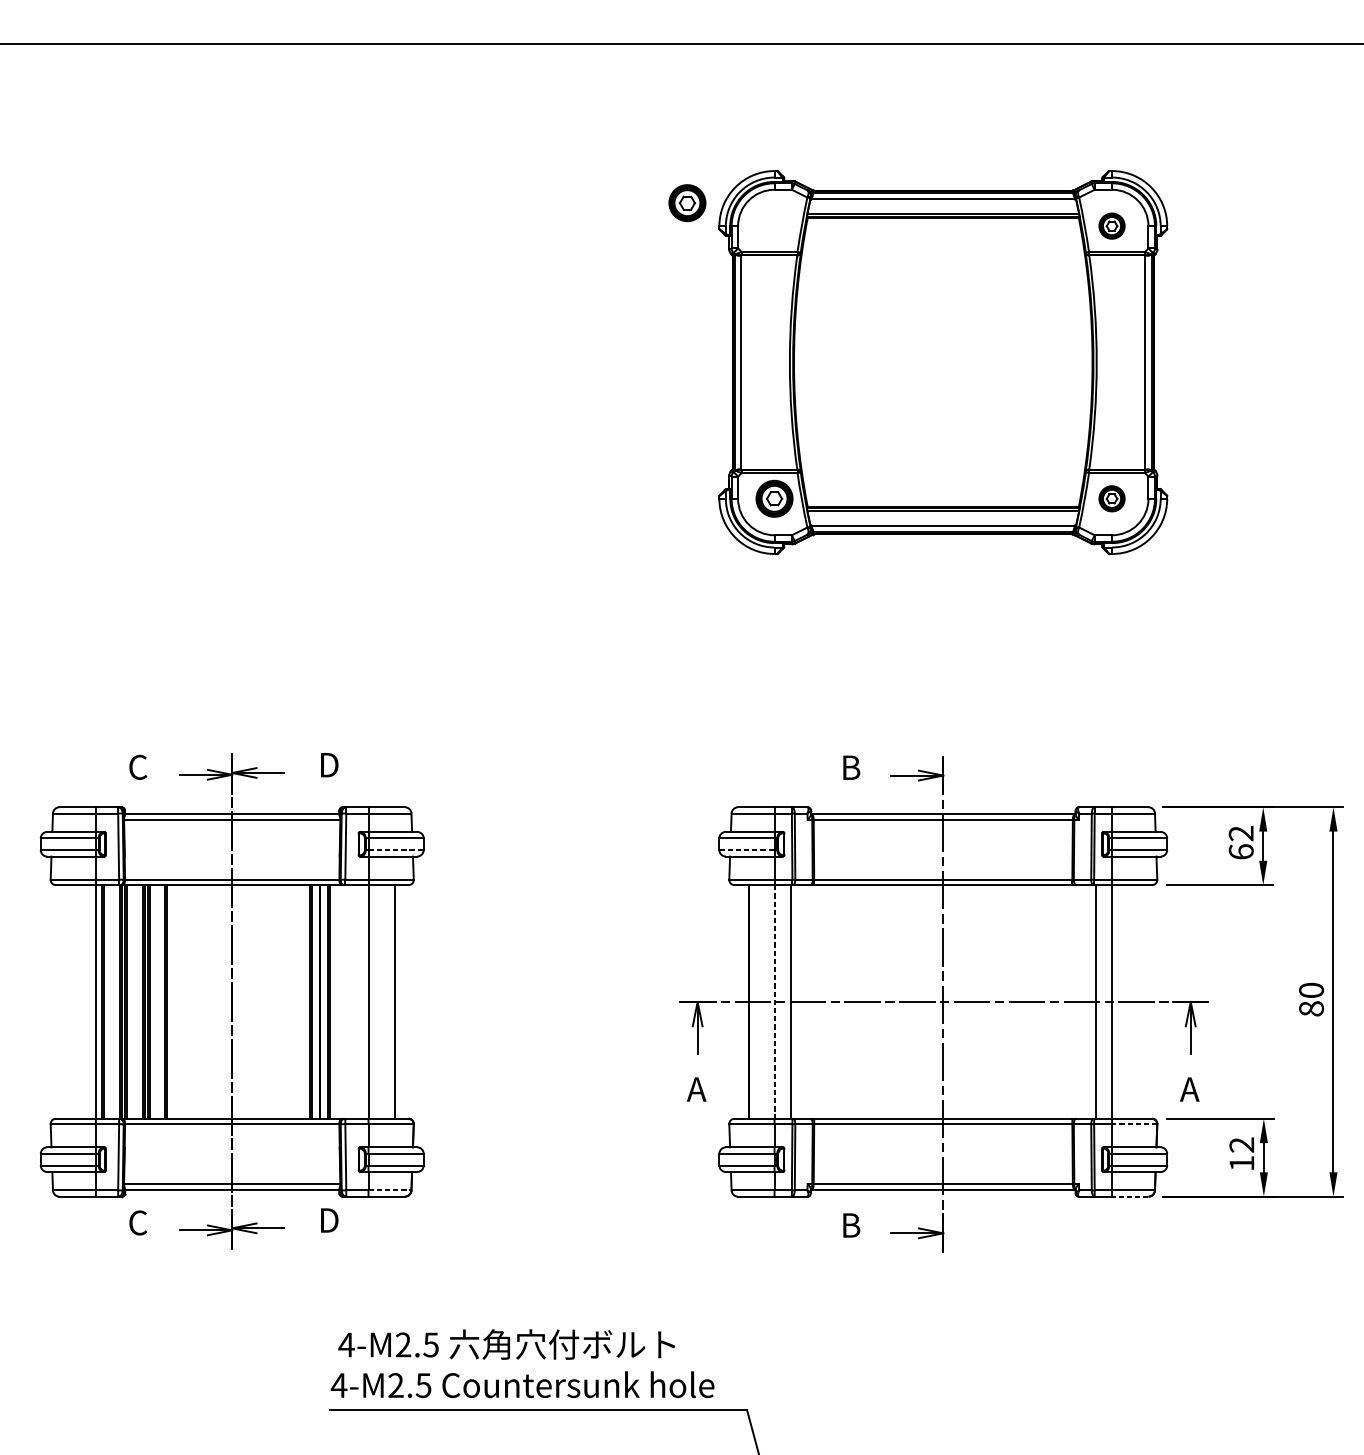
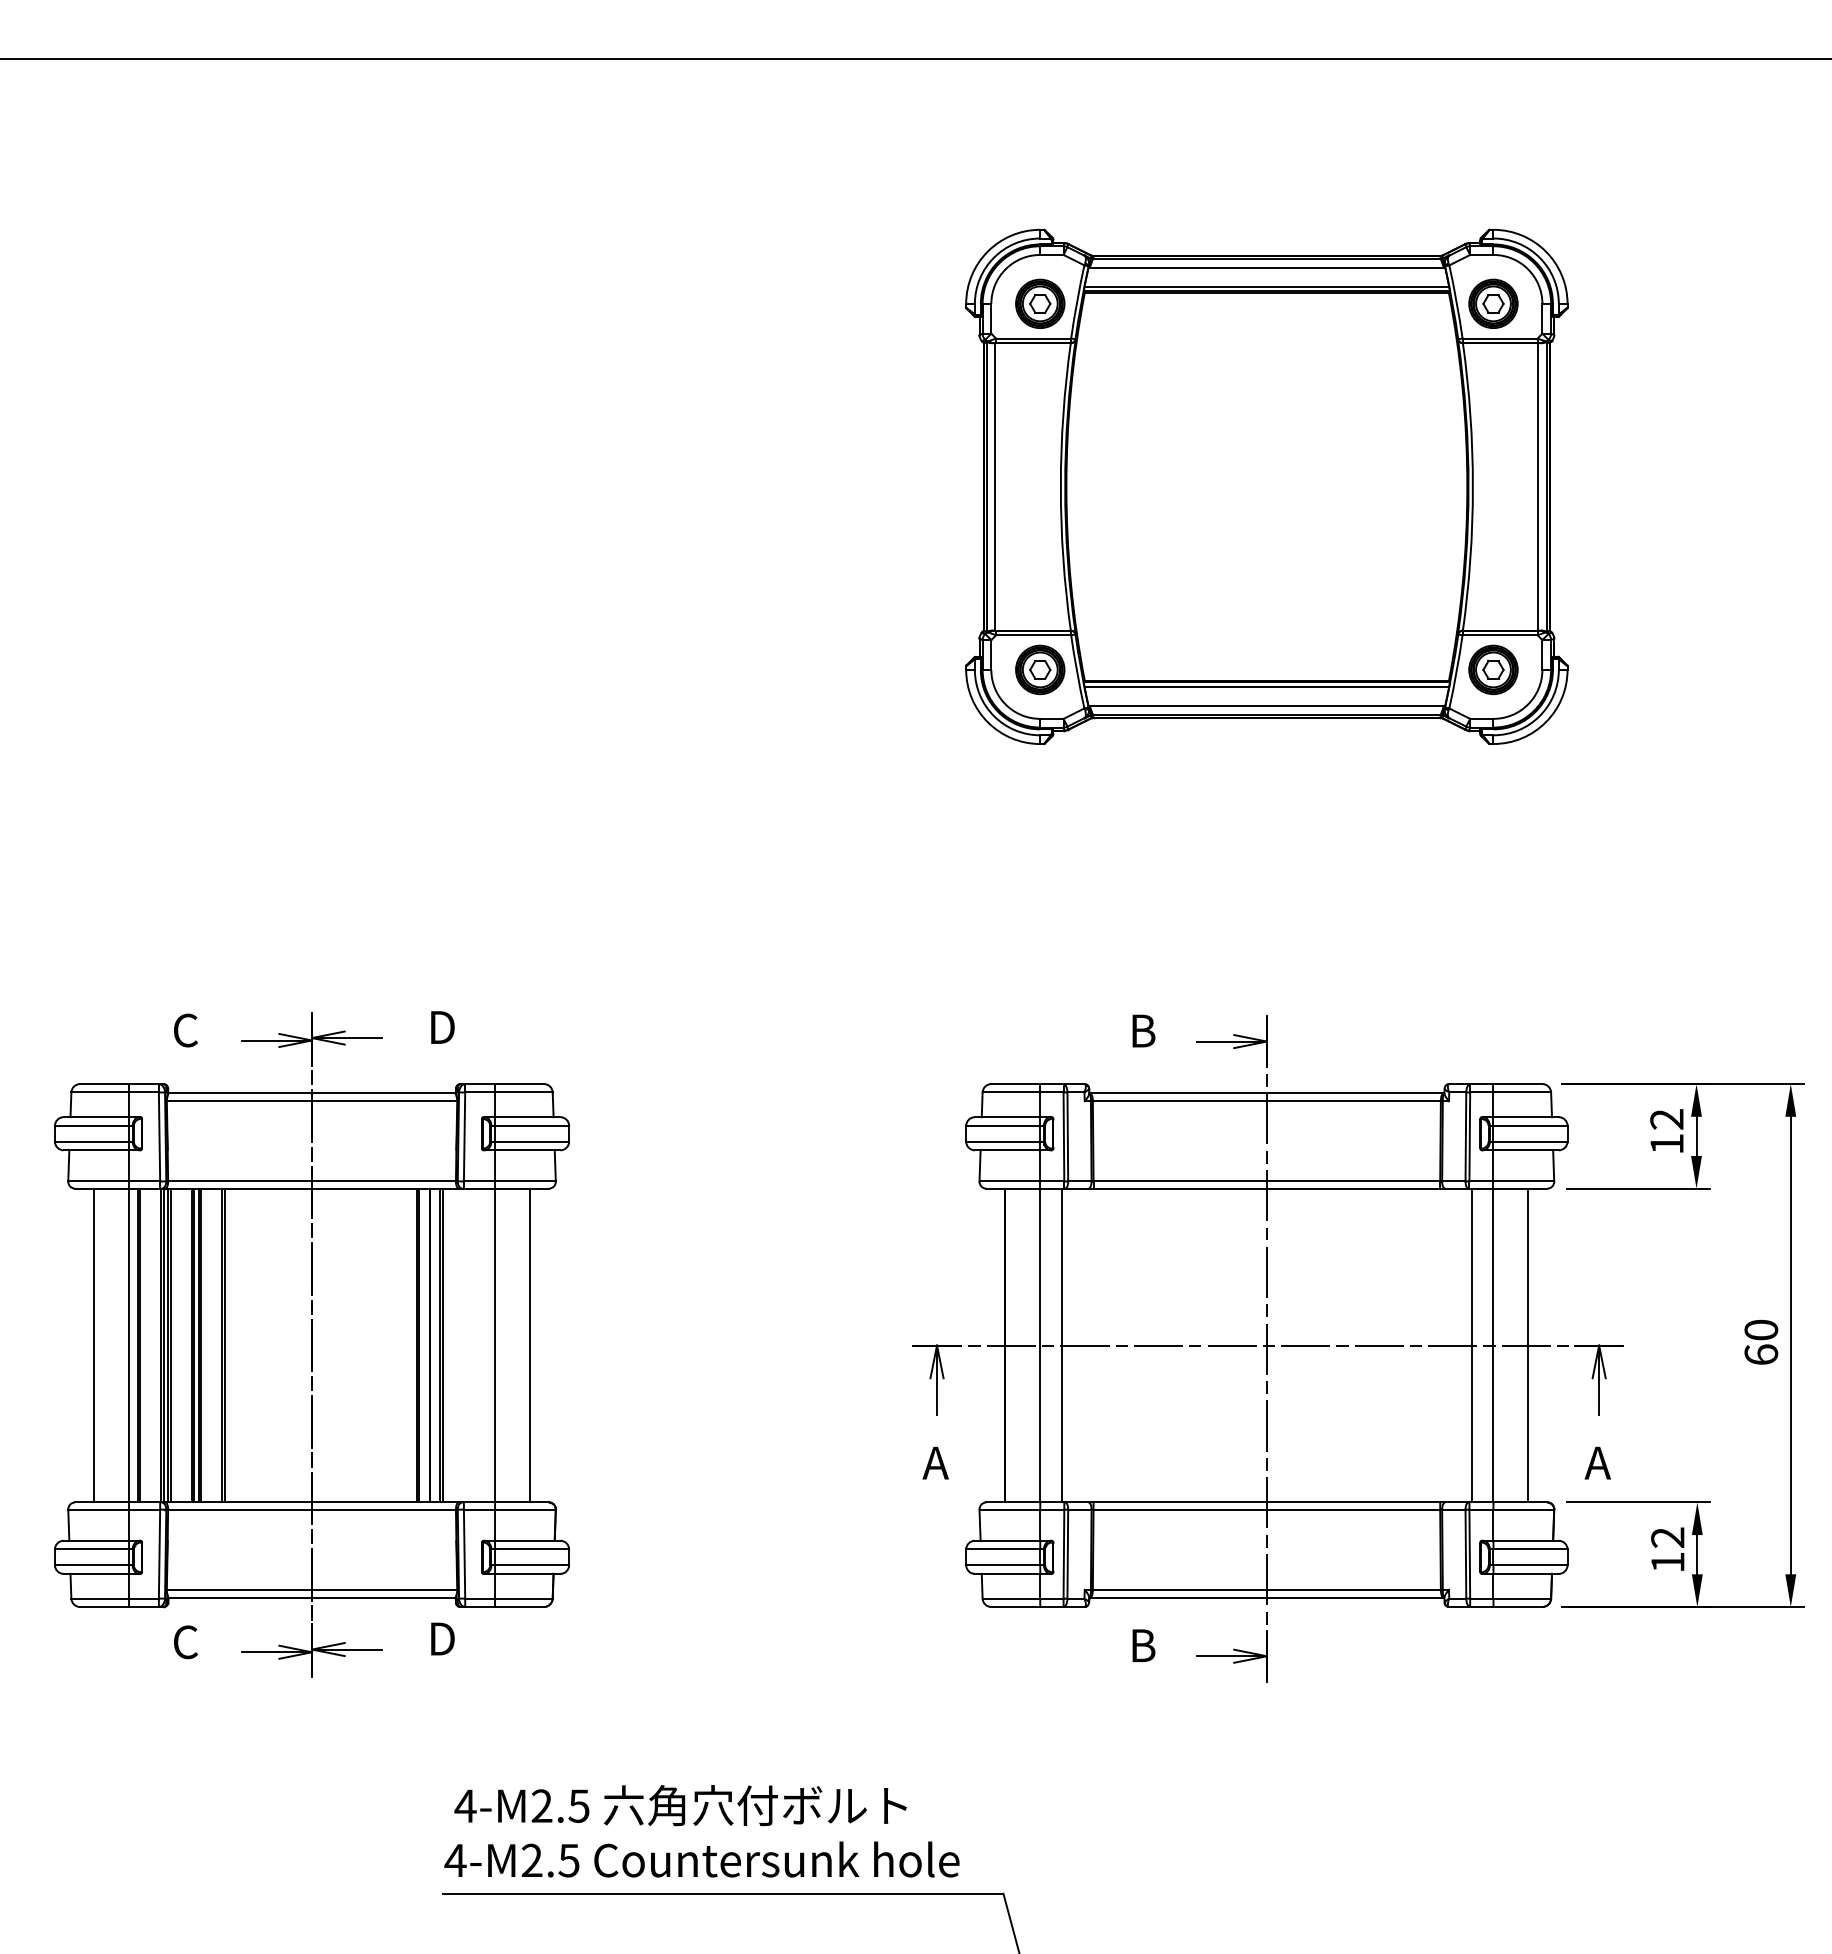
part: (687, 202) -> (1040, 303), moved
part: (1112, 225) -> (1493, 303), size x1.43
part: (1112, 498) -> (1493, 669), size x1.43
line: (396, 850) -> (532, 1141), dashed -> solid
line: (747, 850) -> (1003, 1141), dashed -> solid
text: (1240, 851) -> (1666, 1143), 62 -> 12
line: (70, 1001) -> (94, 1345), added
line: (774, 1001) -> (1040, 1345), dashed -> solid
line: (1138, 1001) -> (1528, 1345), added
text: (1311, 1008) -> (1761, 1354), 80 -> 60
line: (1134, 1124) -> (1523, 1509), dashed -> solid
line: (389, 1190) -> (523, 1598), dashed -> solid
line: (1129, 1197) -> (1517, 1607), dashed -> solid

